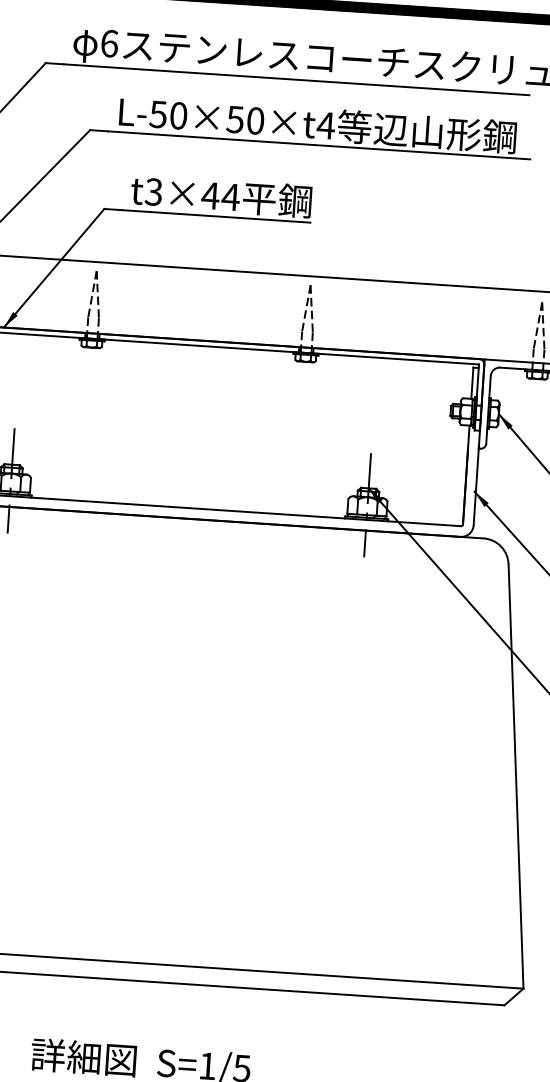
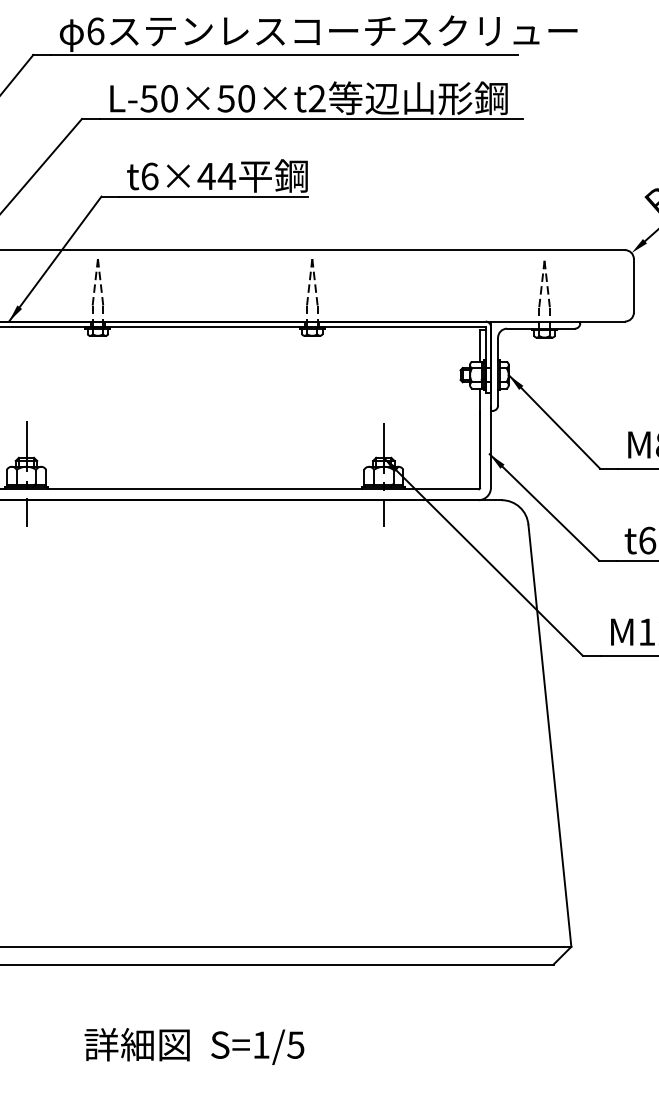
text: (326, 125) -> (317, 98), L-50×50×t4 -> L-50×50×t2
text: (153, 192) -> (149, 176), t3×44 -> t6×44

